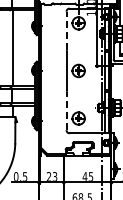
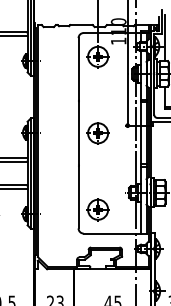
line: (66, 30) -> (78, 68), dashed -> solid
line: (66, 110) -> (78, 196), dashed -> solid

